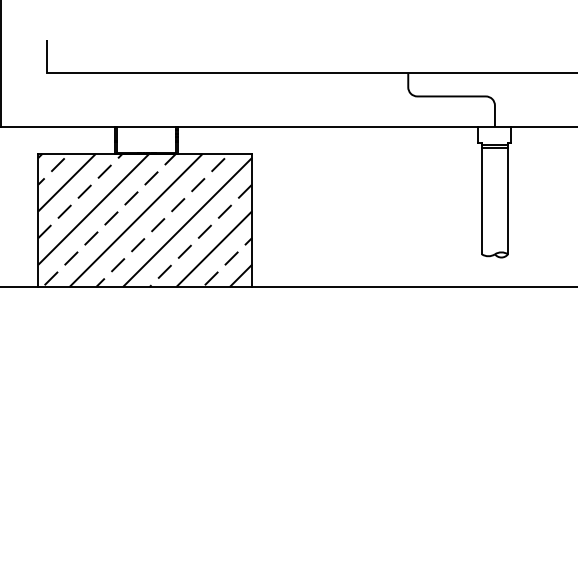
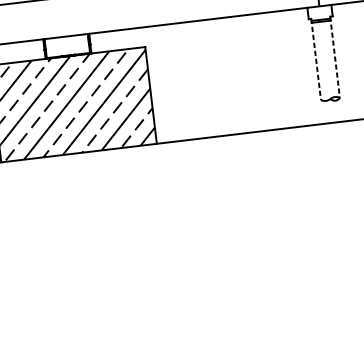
line: (481, 198) -> (315, 59), solid -> dashed
line: (507, 198) -> (334, 57), solid -> dashed

